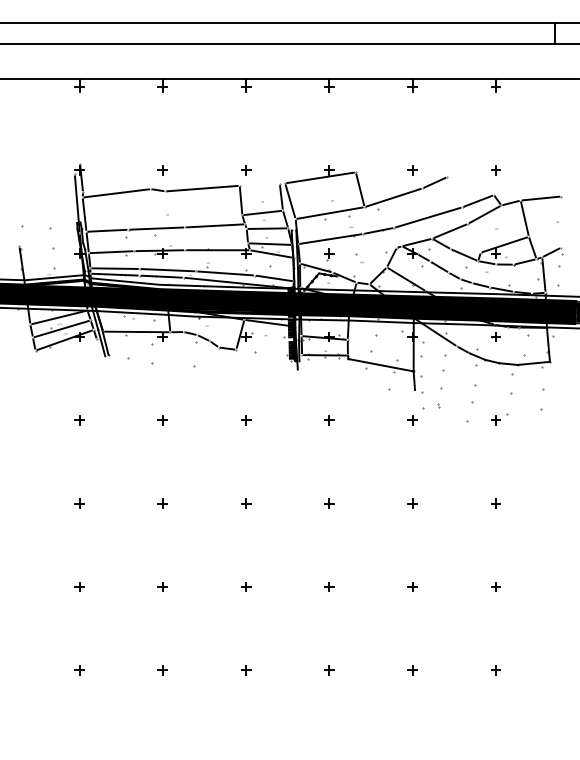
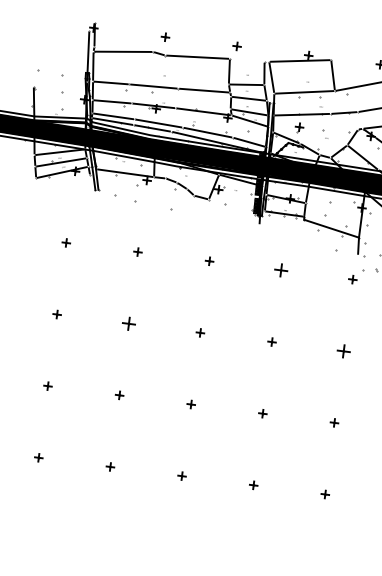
part: (329, 420) -> (281, 270), size x1.6
part: (162, 503) -> (128, 323), size x1.6
part: (412, 503) -> (343, 351), size x1.6

